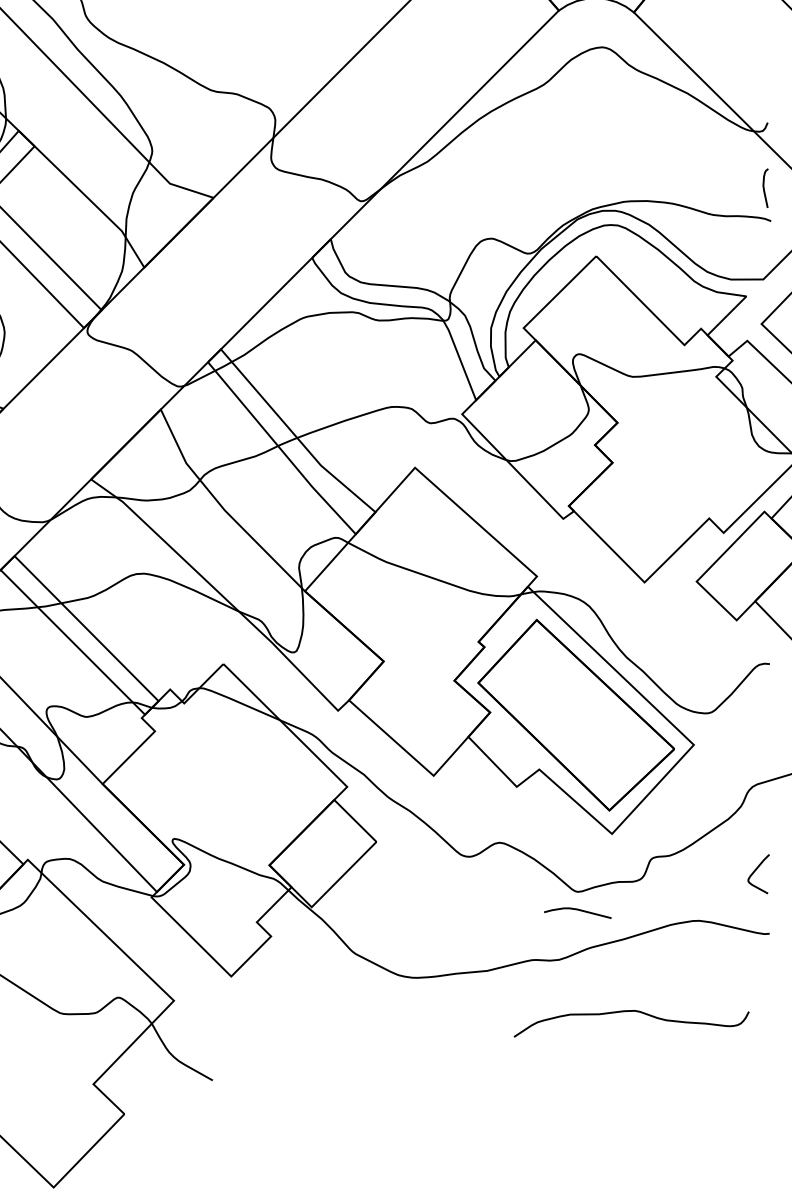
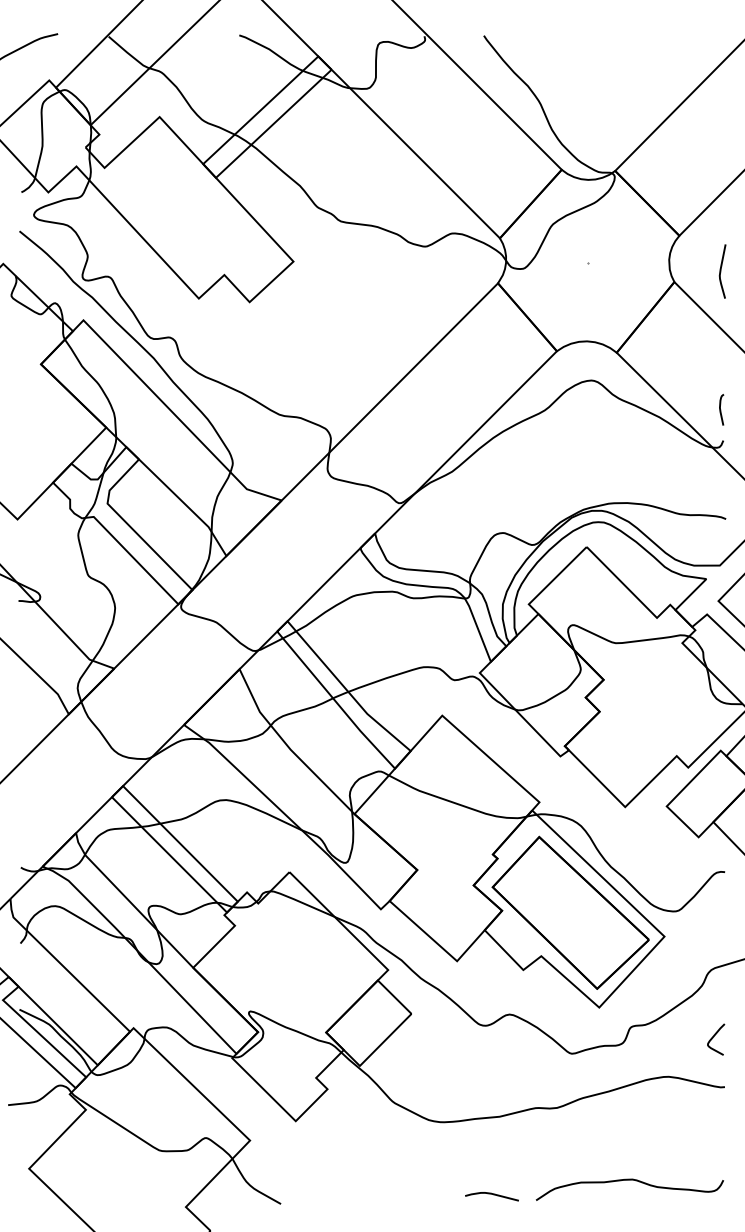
curve: (765, 187) -> (721, 409), moved
curve: (577, 910) -> (491, 1194), moved
curve: (631, 1012) -> (629, 1180), moved

